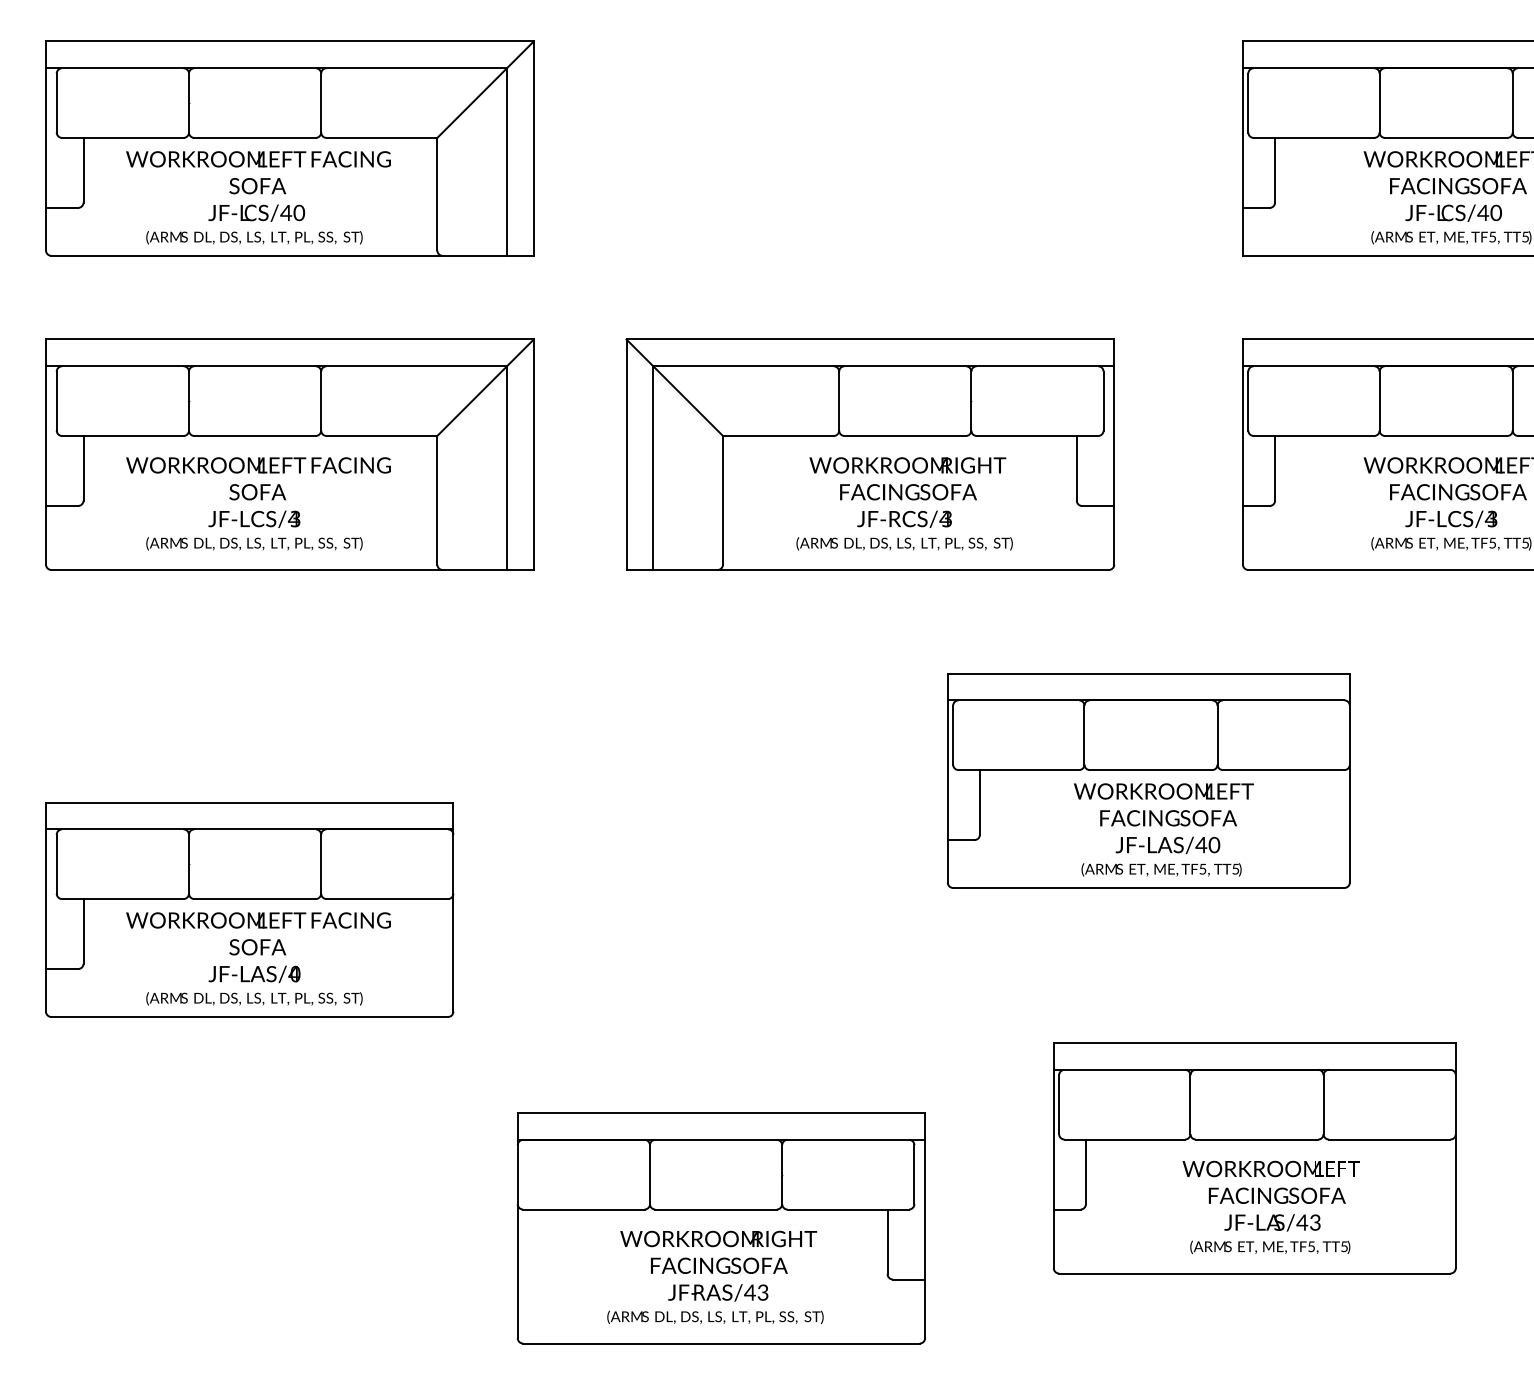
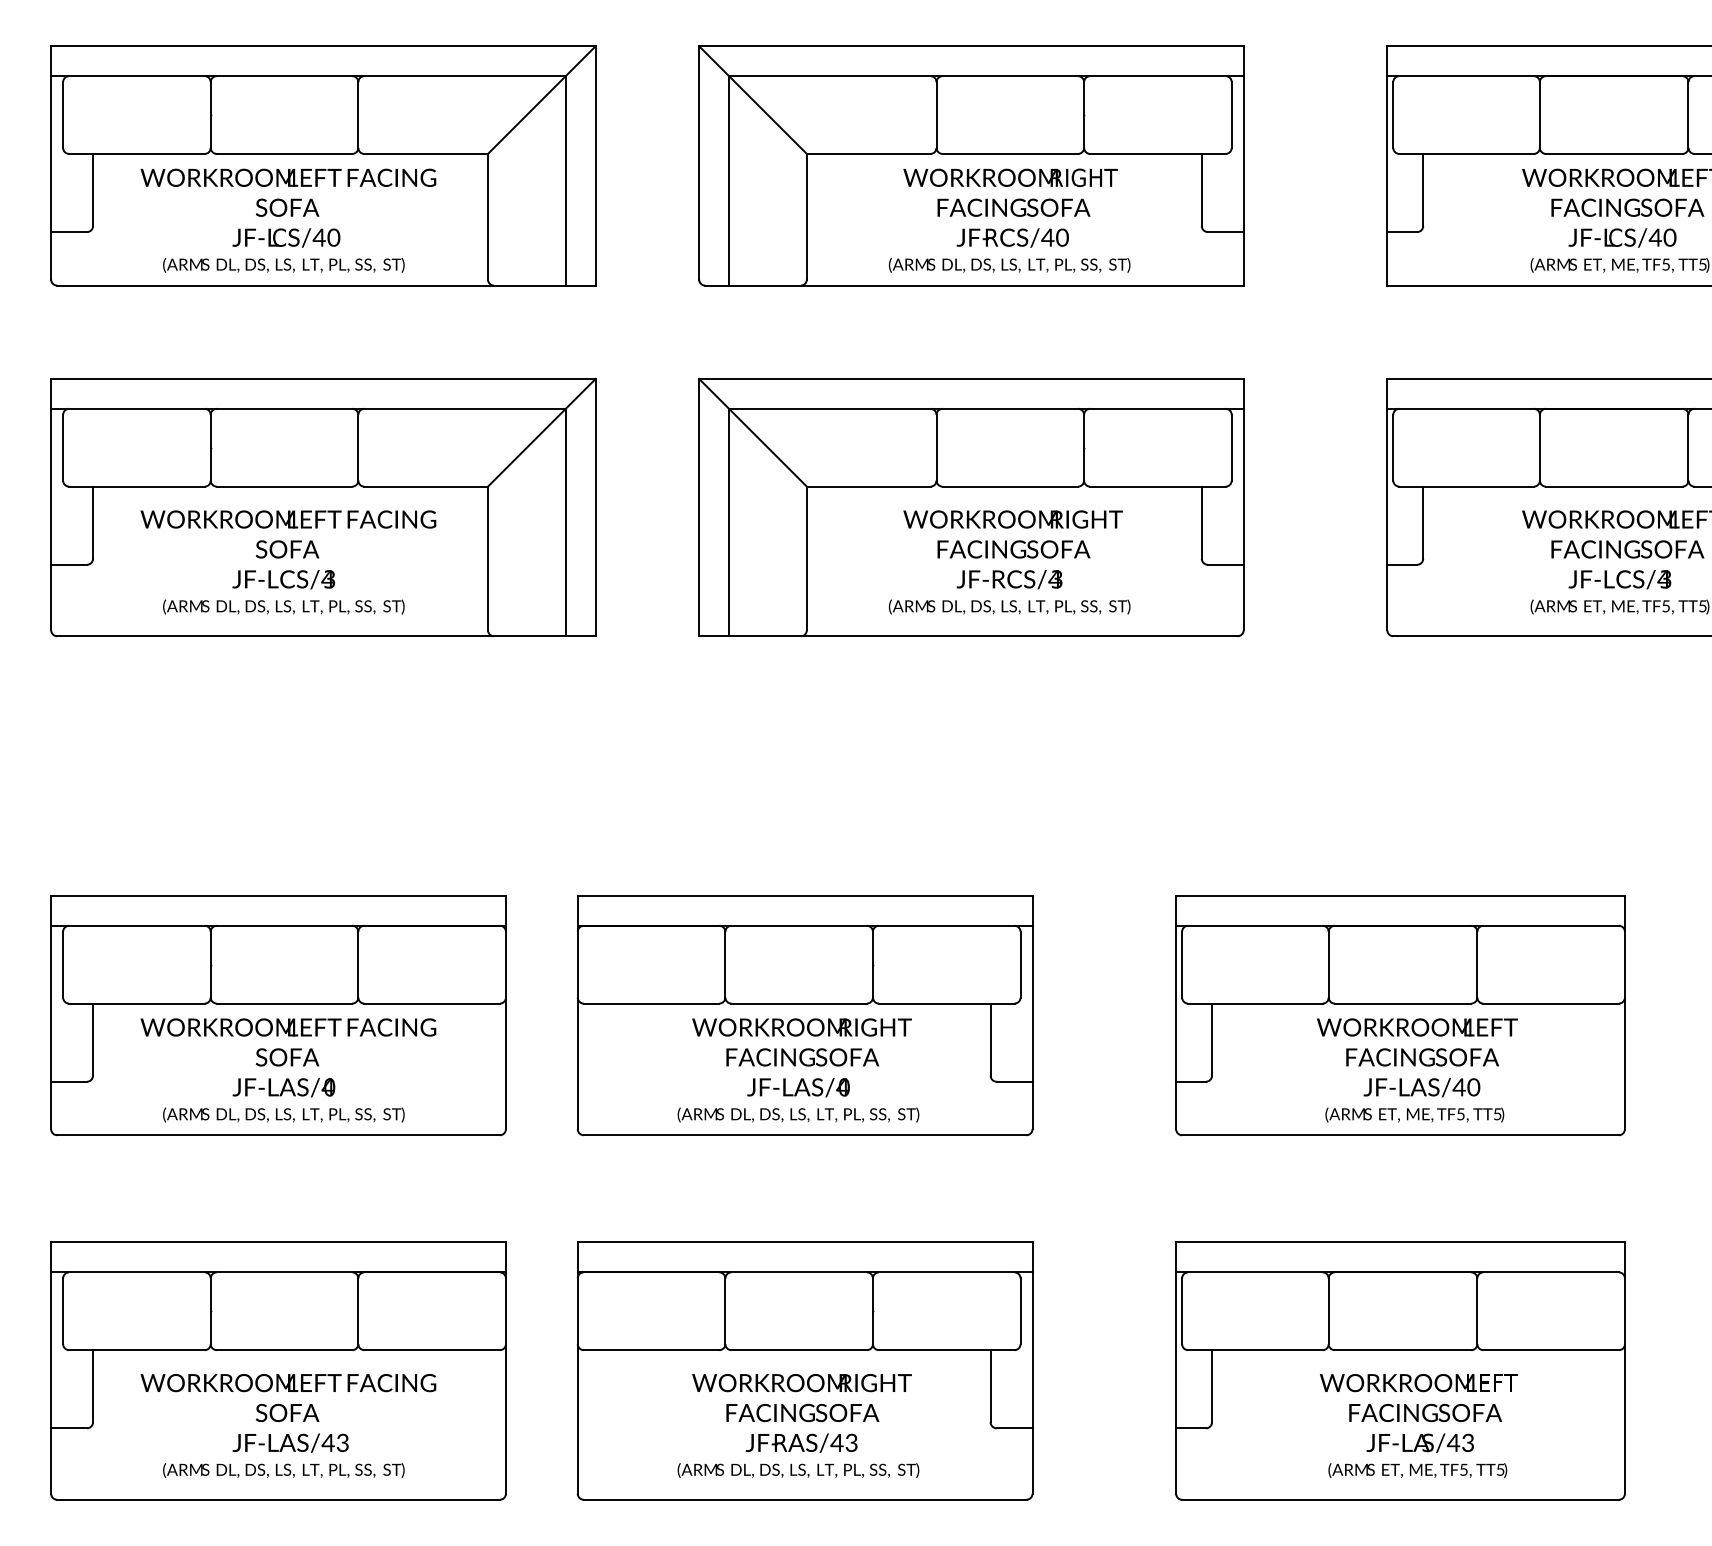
part: (869, 148) -> (970, 165), added
part: (1148, 780) -> (1400, 1015), moved
part: (720, 909) -> (804, 1015), added
part: (1254, 1158) -> (1400, 1371), moved
part: (249, 1228) -> (278, 1371), added

